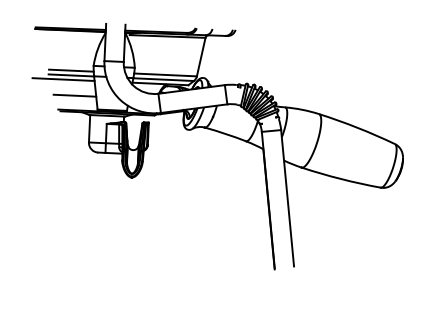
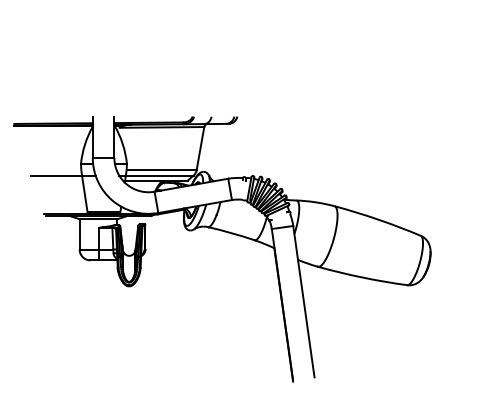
line: (71, 70) -> (56, 170), removed
line: (63, 79) -> (47, 180), removed
line: (74, 96) -> (61, 198), removed

